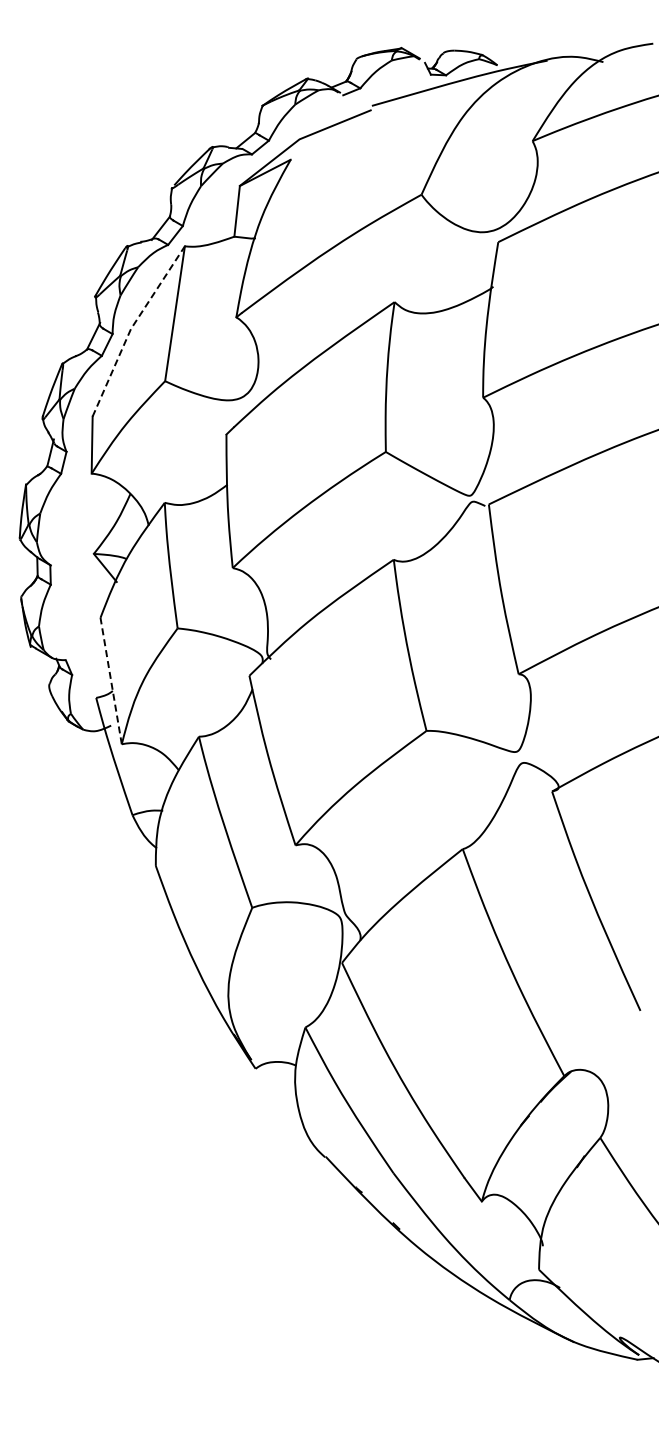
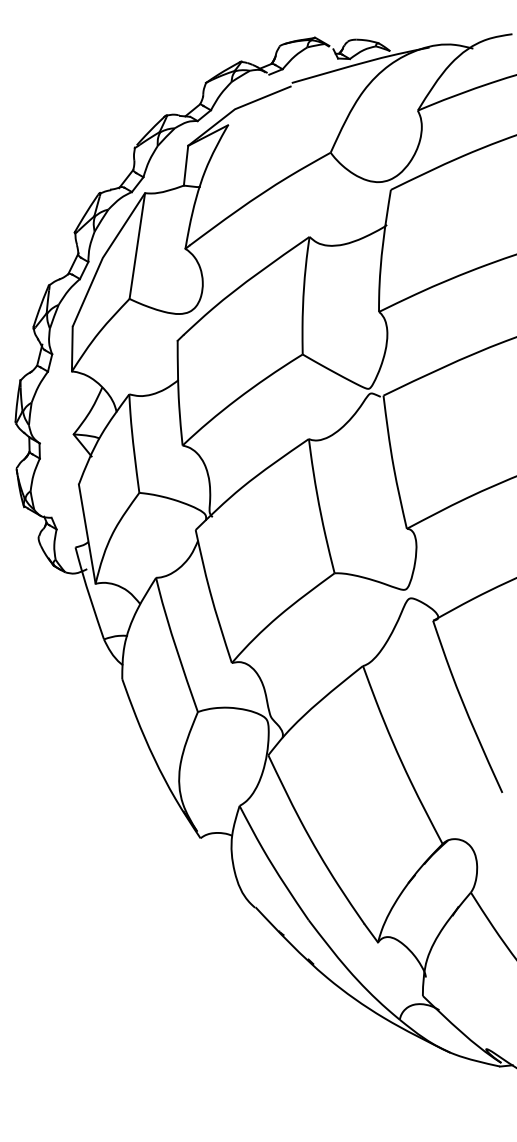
line: (131, 328) -> (103, 257), dashed -> solid
line: (111, 680) -> (87, 533), dashed -> solid

